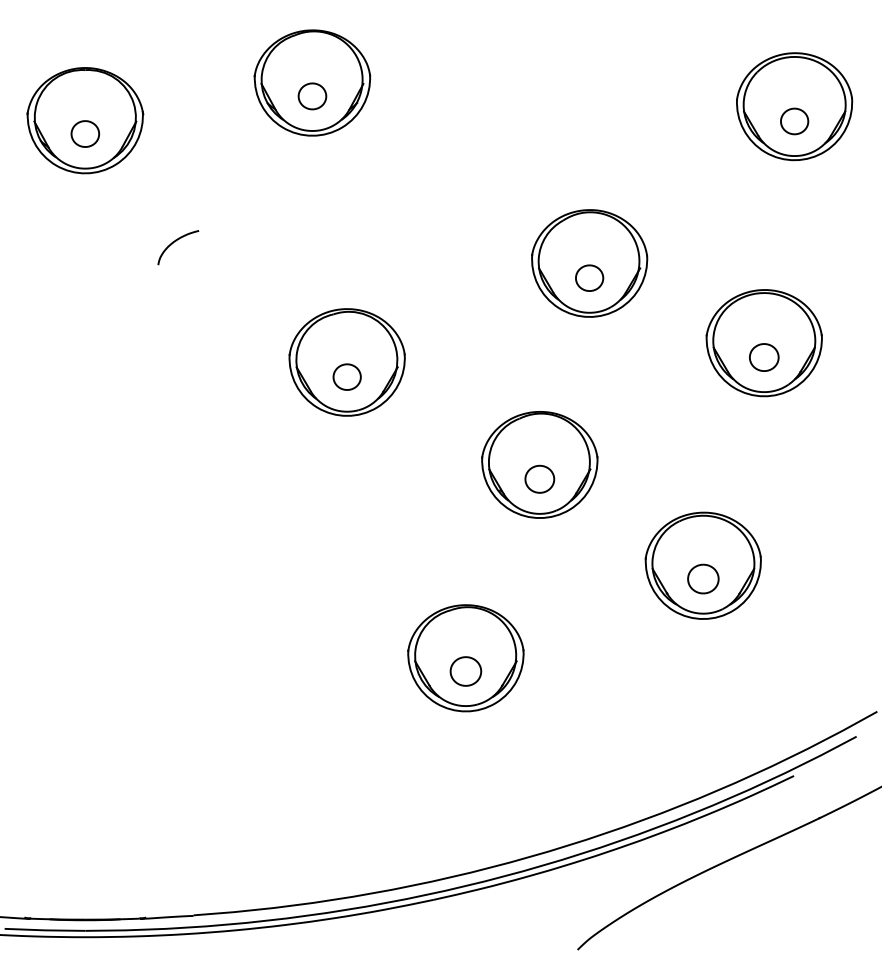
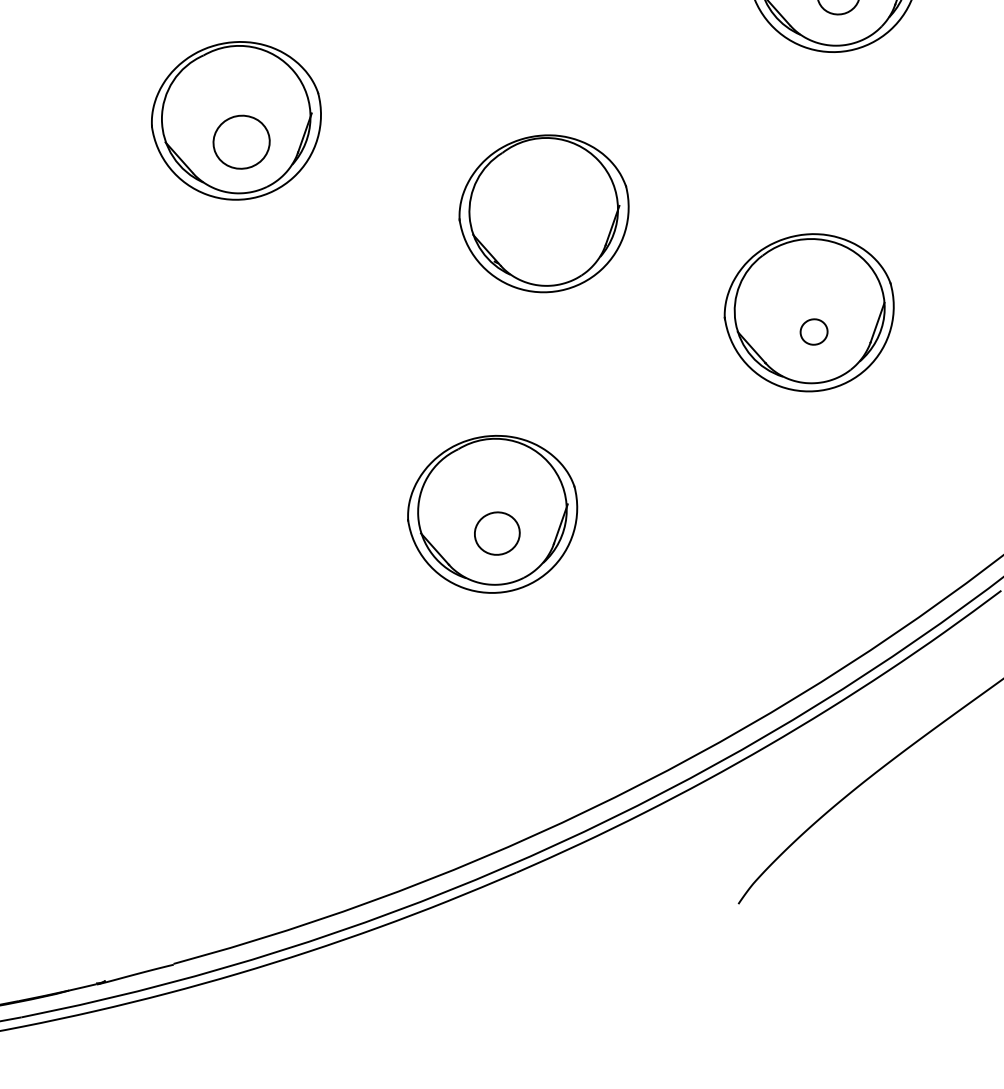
part: (346, 376) -> (240, 141), size x1.4
part: (539, 478) -> (548, 233), removed
part: (703, 578) -> (814, 331), size x0.6

